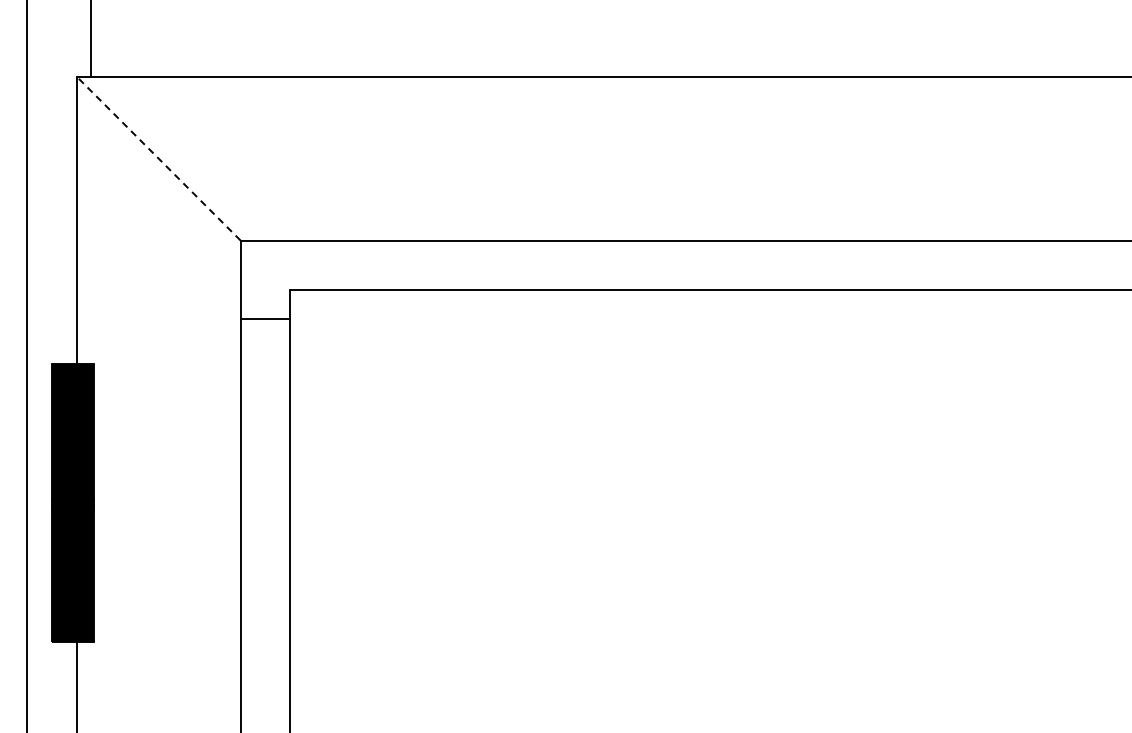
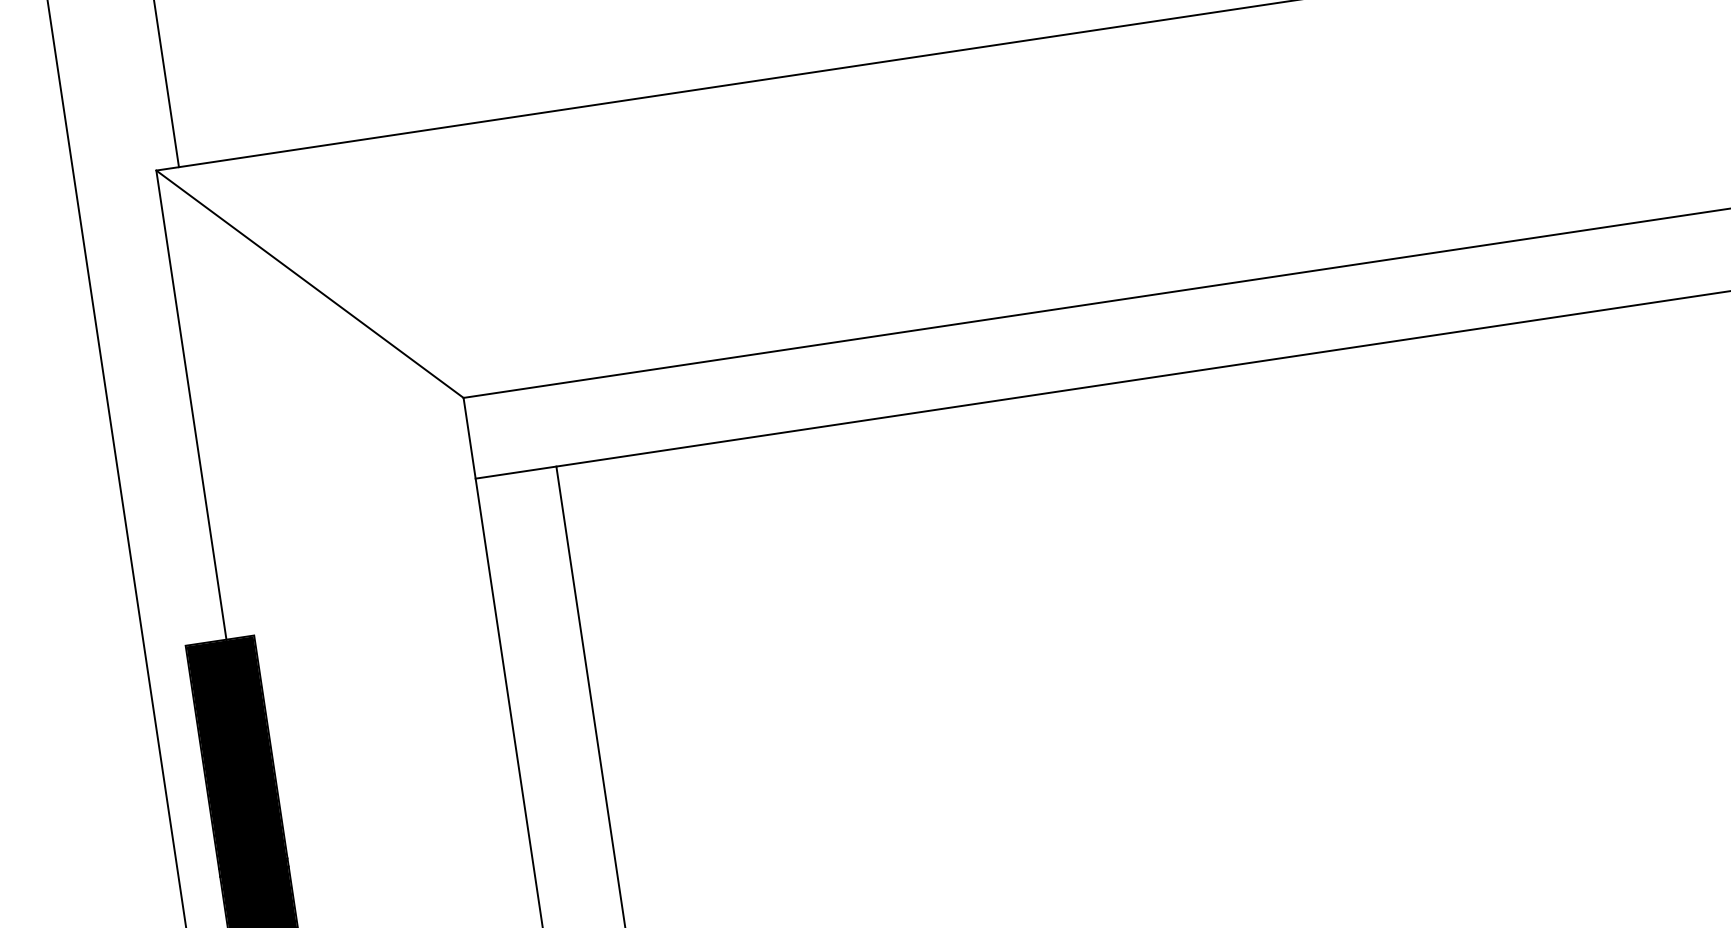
line: (158, 158) -> (309, 283), dashed -> solid
line: (264, 318) -> (514, 472), moved

